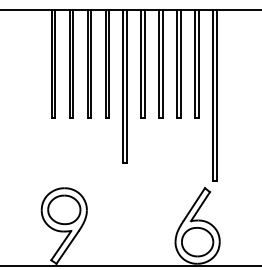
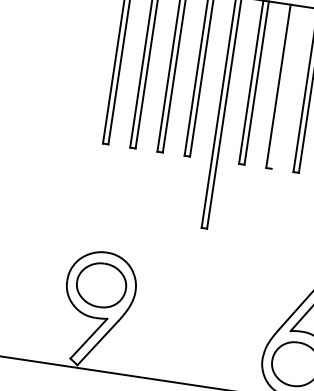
line: (163, 64) -> (284, 87), removed

